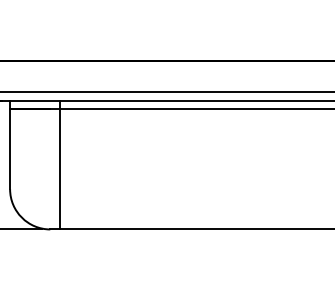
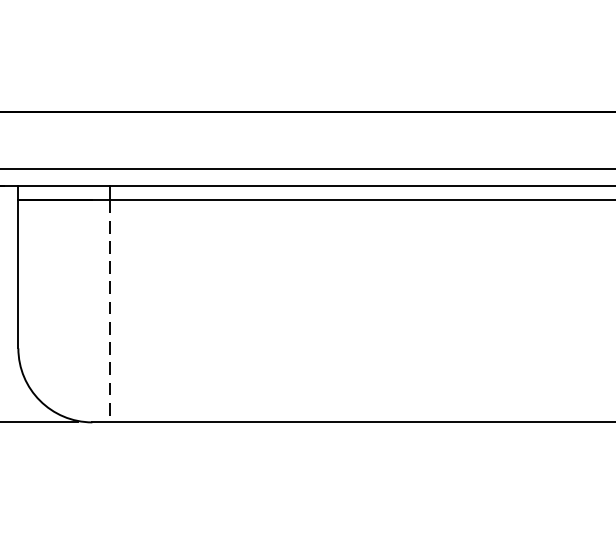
line: (59, 169) -> (109, 312), solid -> dashed

